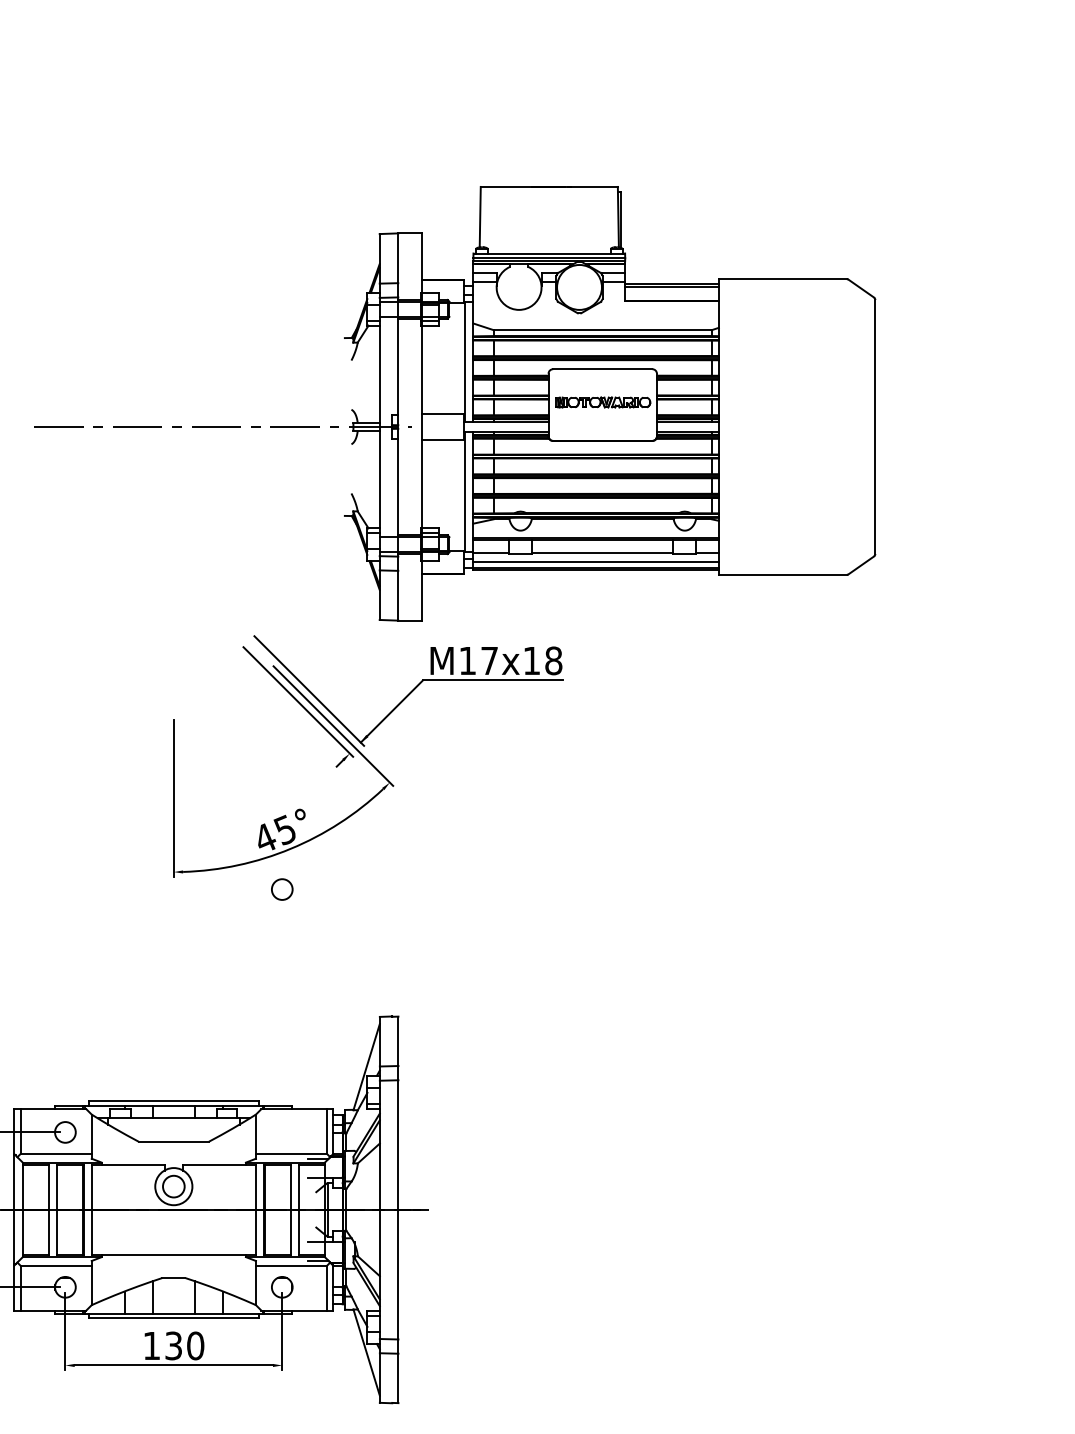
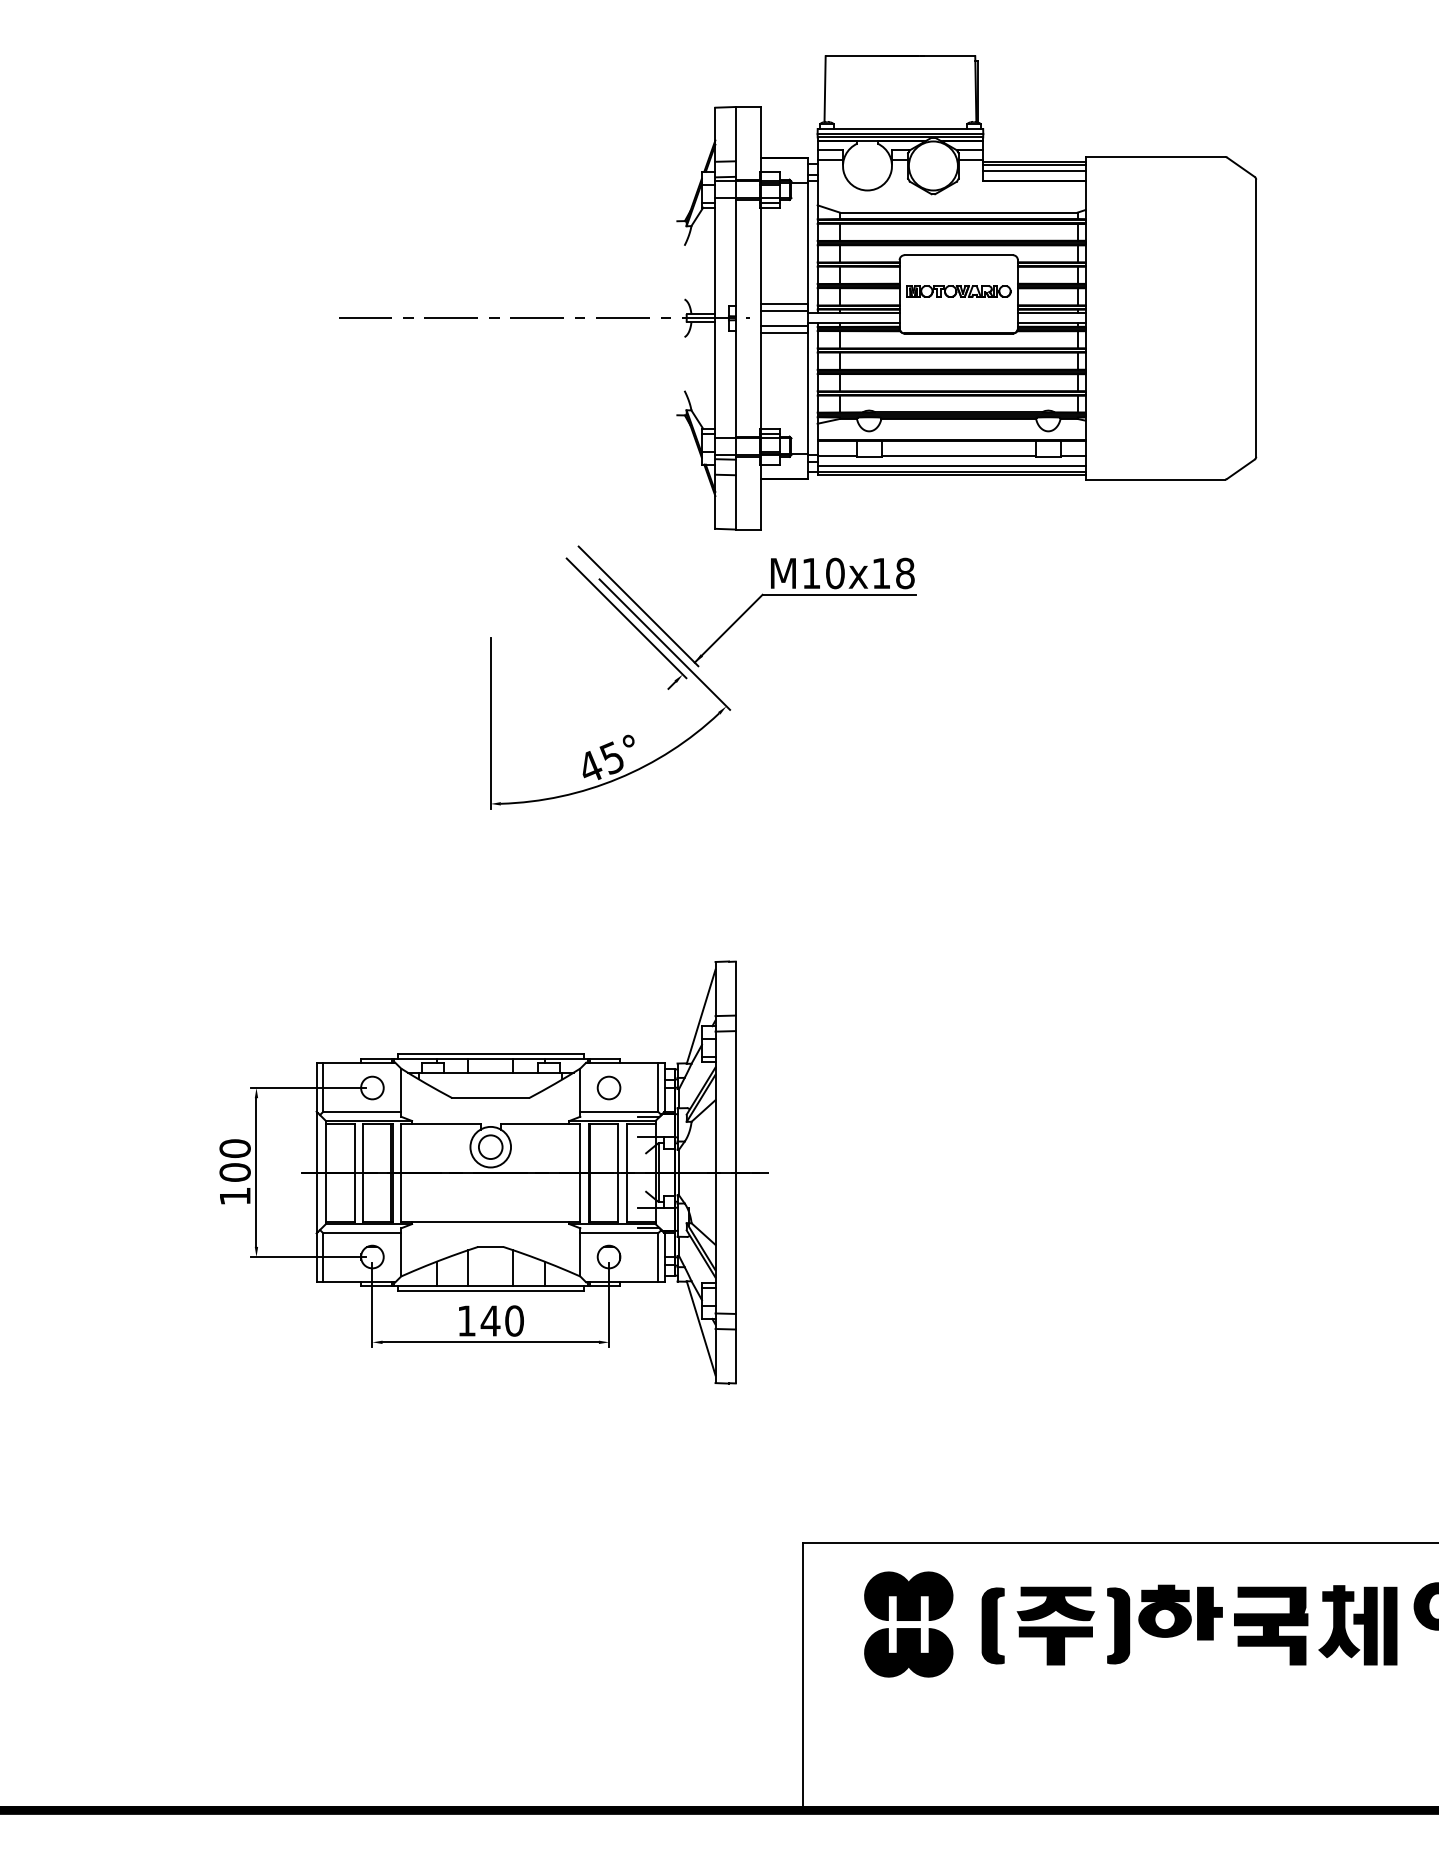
line: (672, 292) -> (1034, 171), added
line: (443, 419) -> (784, 310), added
line: (443, 433) -> (784, 325), added
text: (489, 660) -> (835, 573), M17x18 -> M10x18
circle: (281, 889) -> (608, 1087), moved
text: (173, 1345) -> (490, 1320), 130 -> 140

